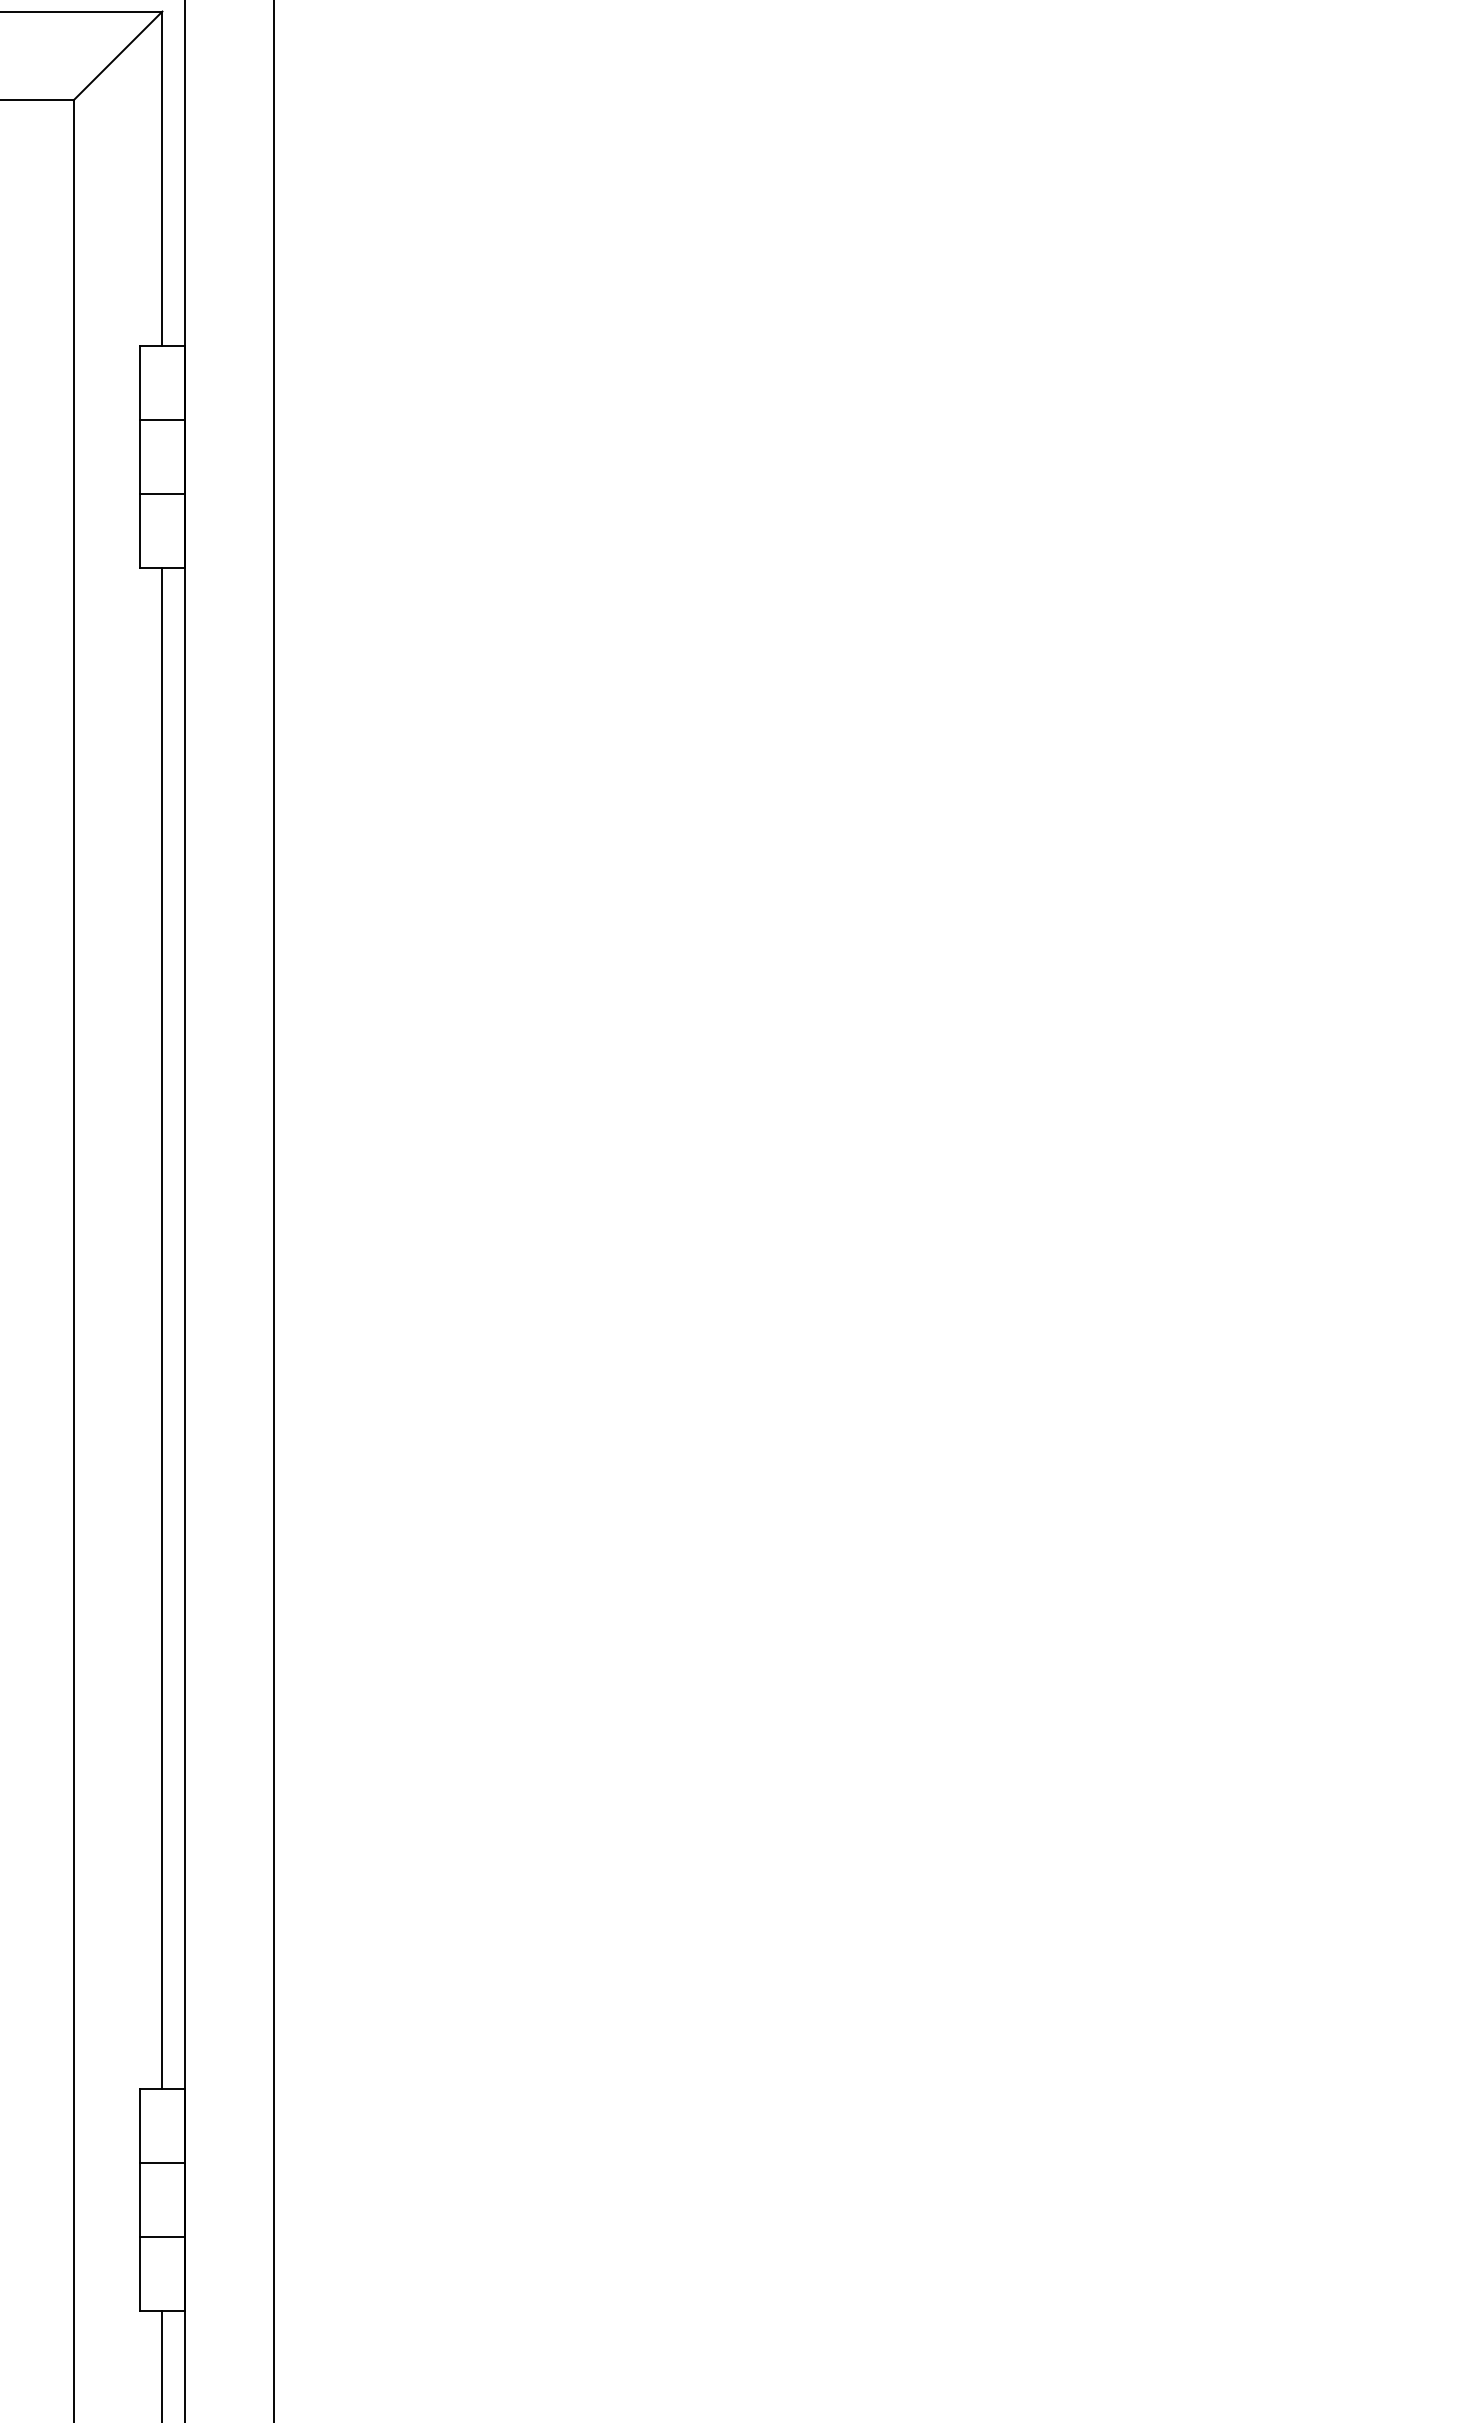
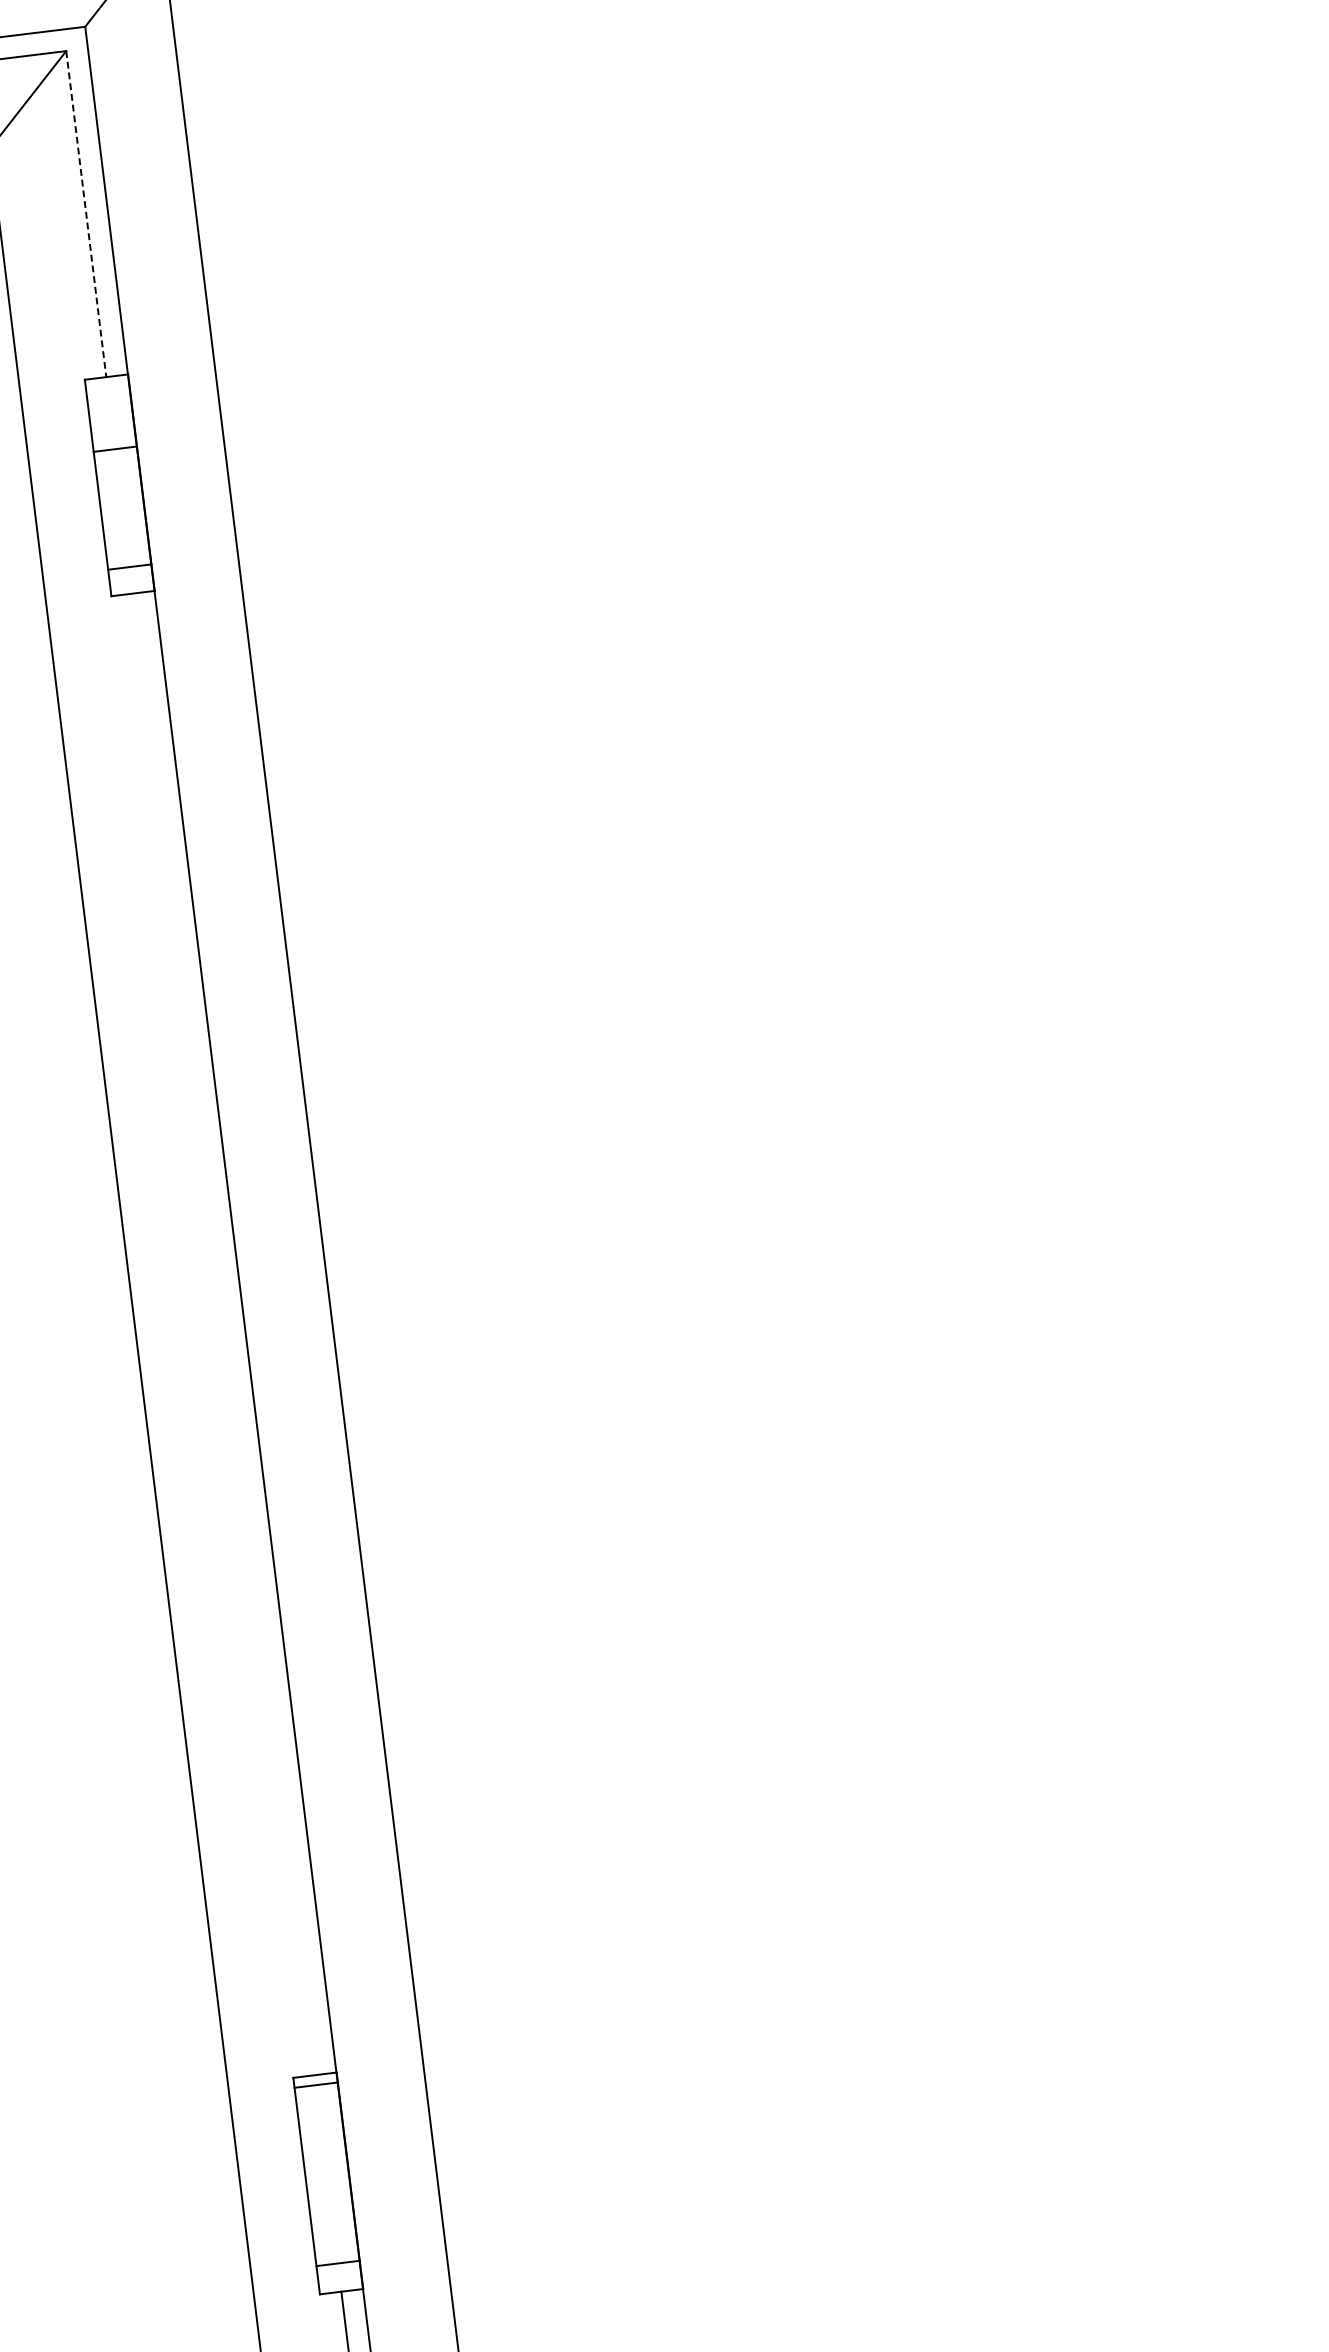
line: (162, 179) -> (86, 214), solid -> dashed
line: (162, 494) -> (129, 567), moved
line: (162, 1328) -> (223, 1334), removed
line: (162, 2163) -> (316, 2085), moved
line: (162, 2237) -> (338, 2263), moved

